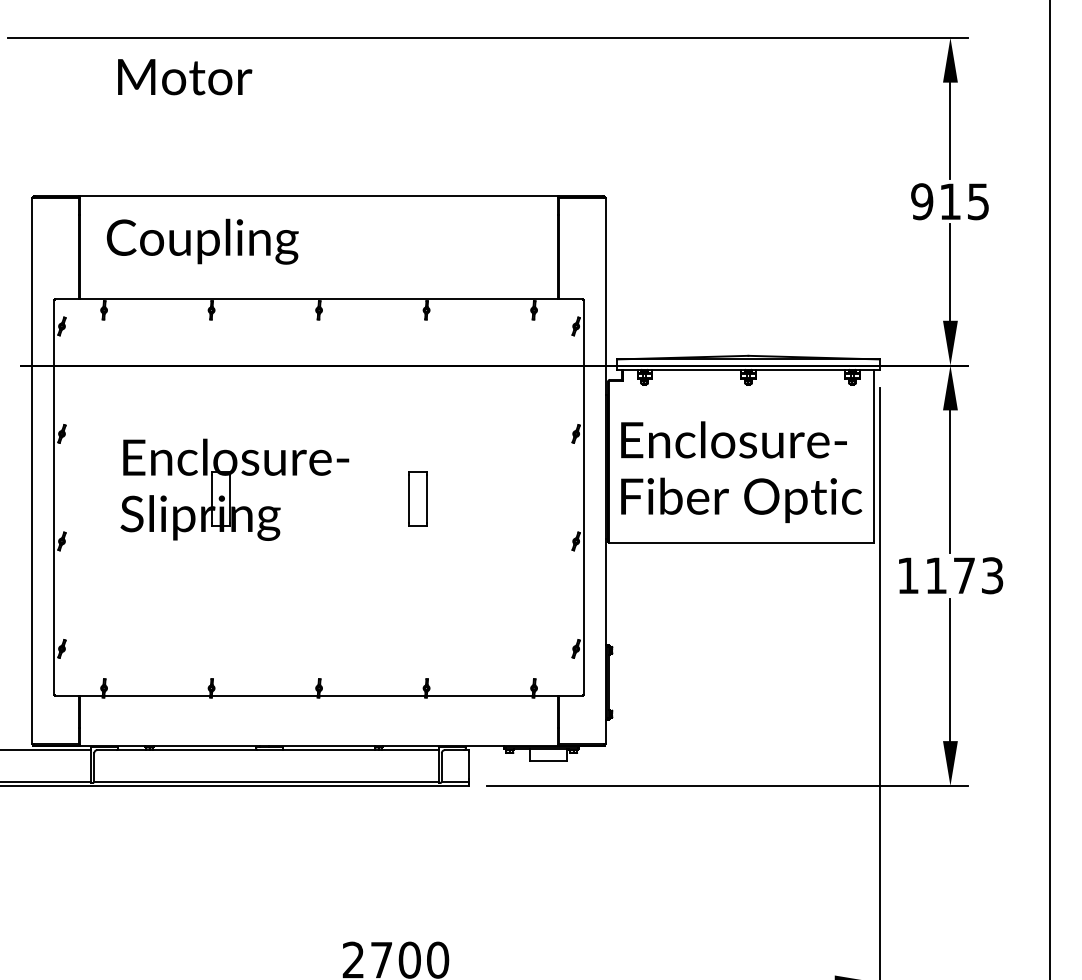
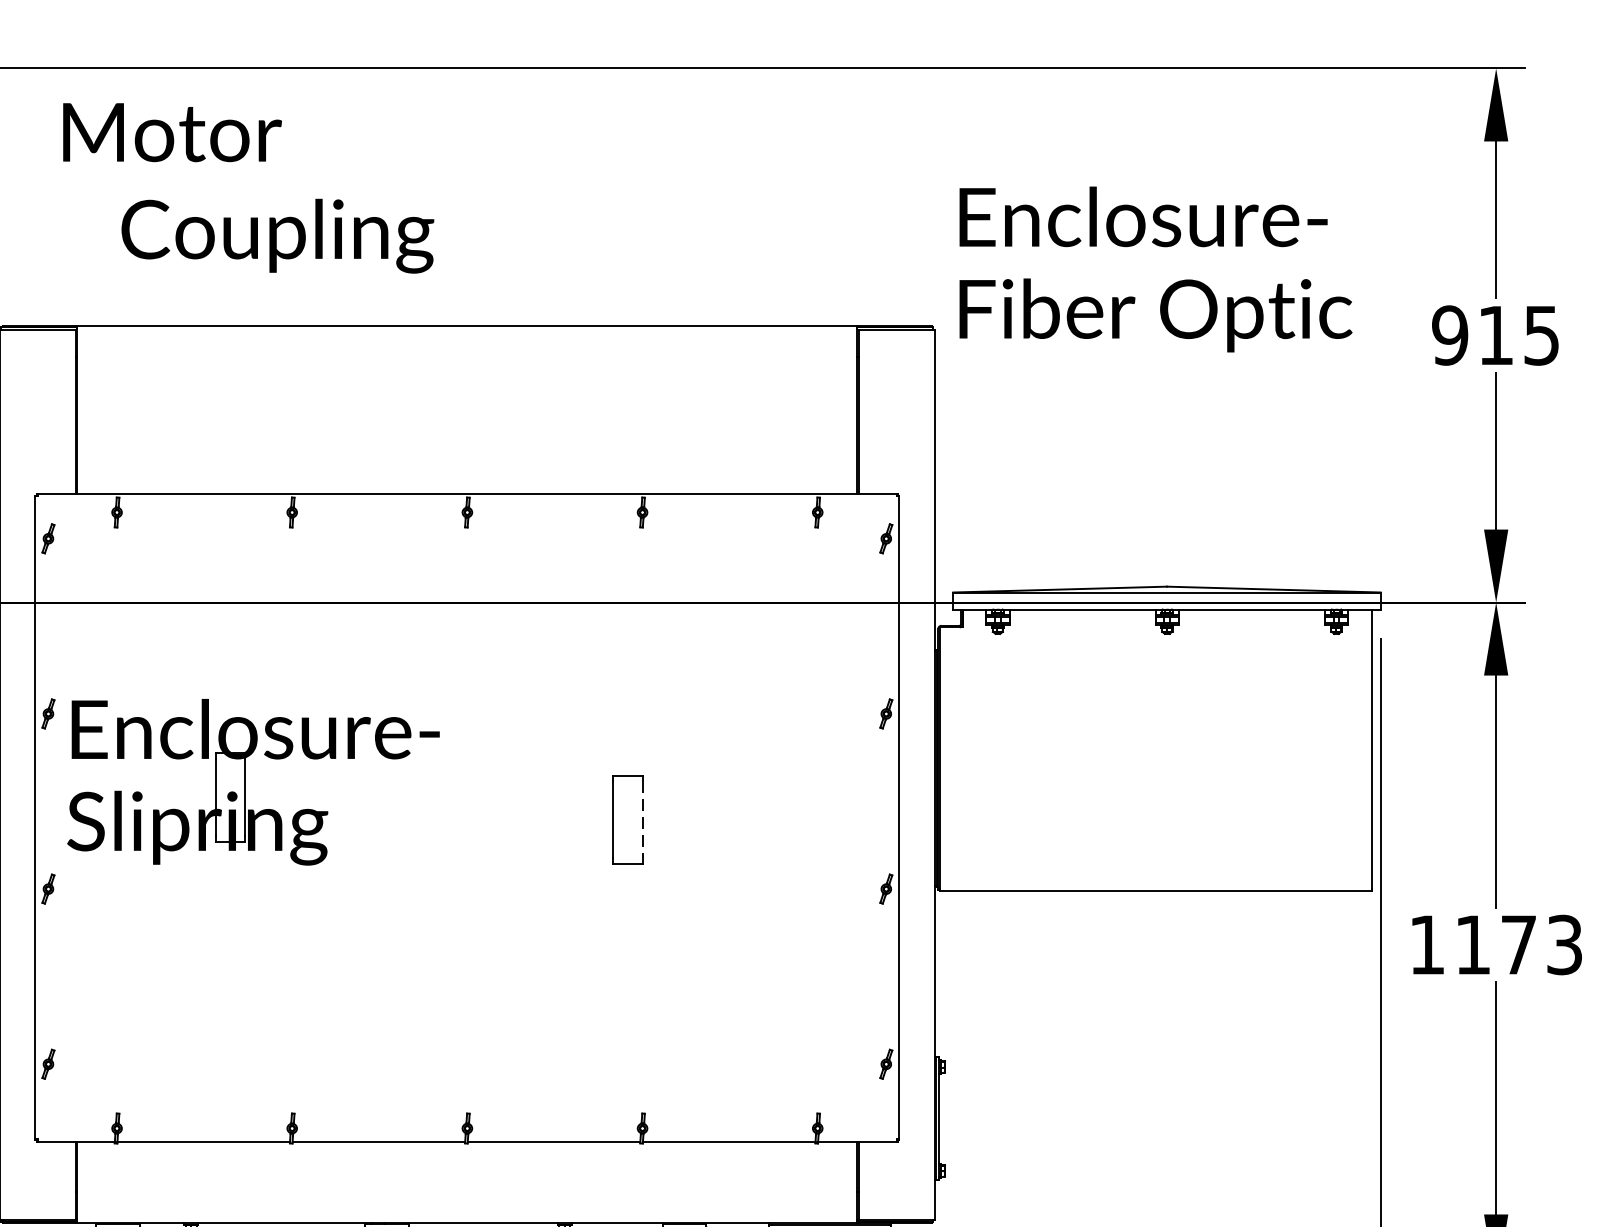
text: (185, 77) -> (173, 133), moved
text: (202, 241) -> (277, 235), moved
text: (741, 472) -> (1155, 269), moved
part: (234, 489) -> (252, 781), moved
line: (426, 499) -> (642, 820), solid -> dashed

